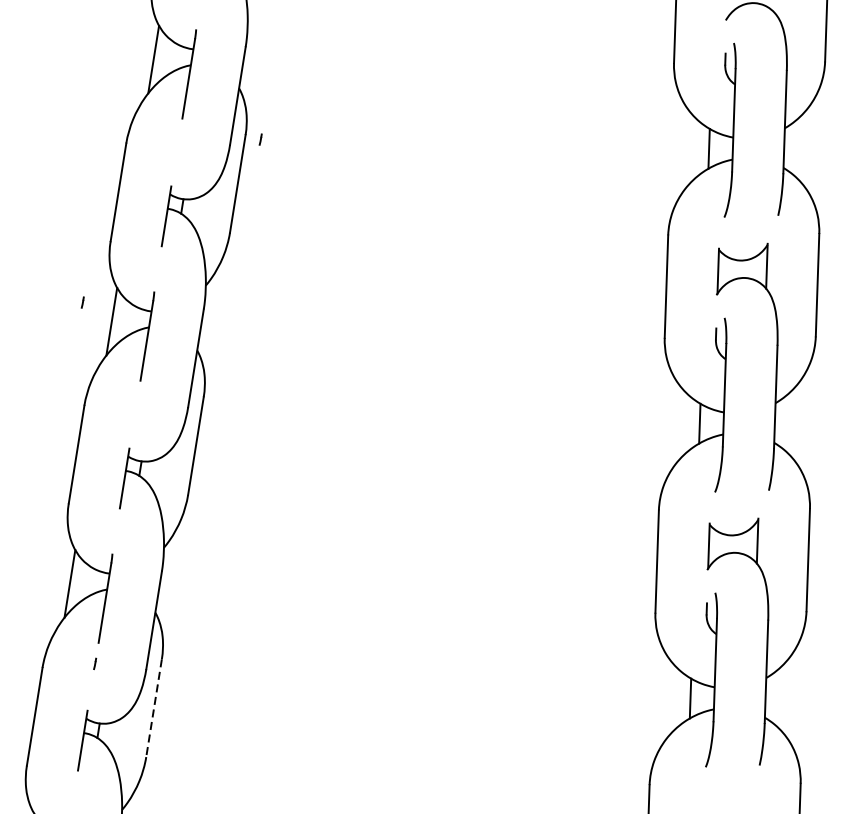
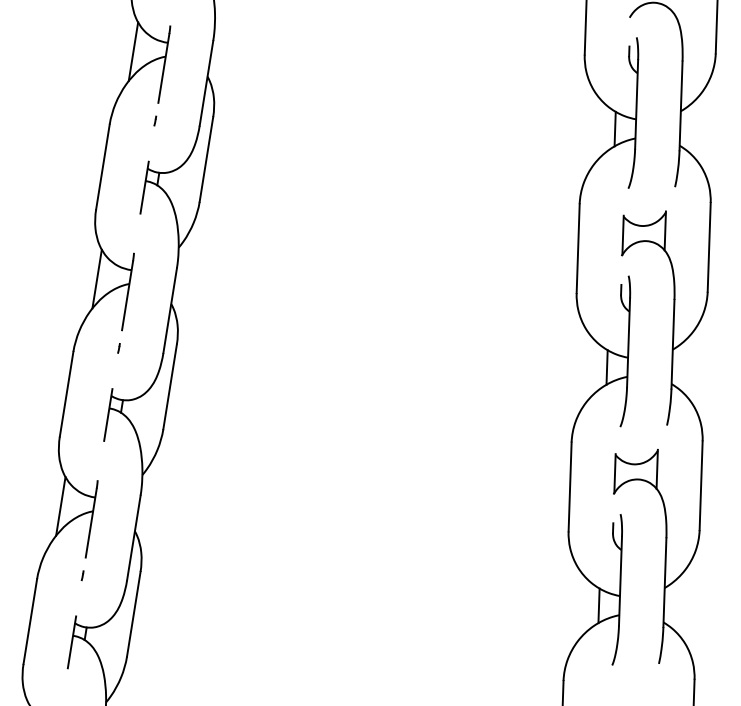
part: (260, 138) -> (155, 120), moved
part: (82, 302) -> (118, 348), moved
line: (153, 708) -> (133, 614), dashed -> solid

